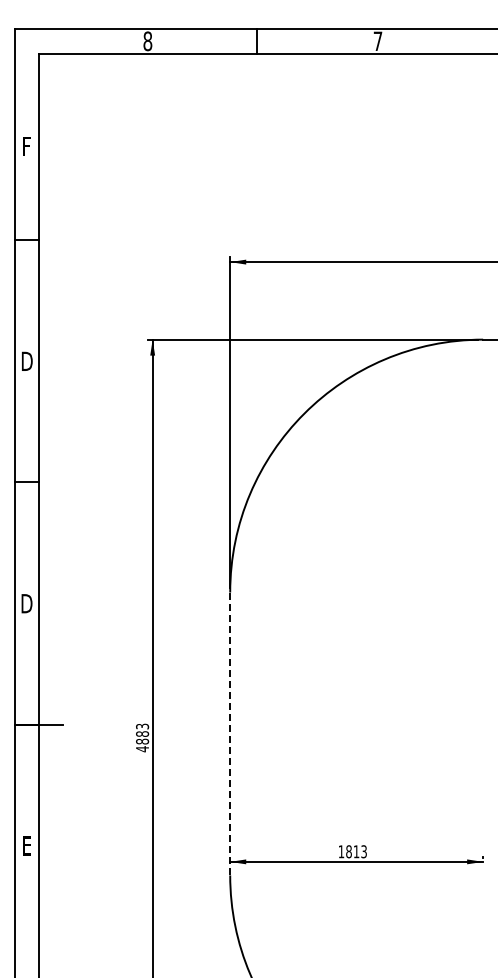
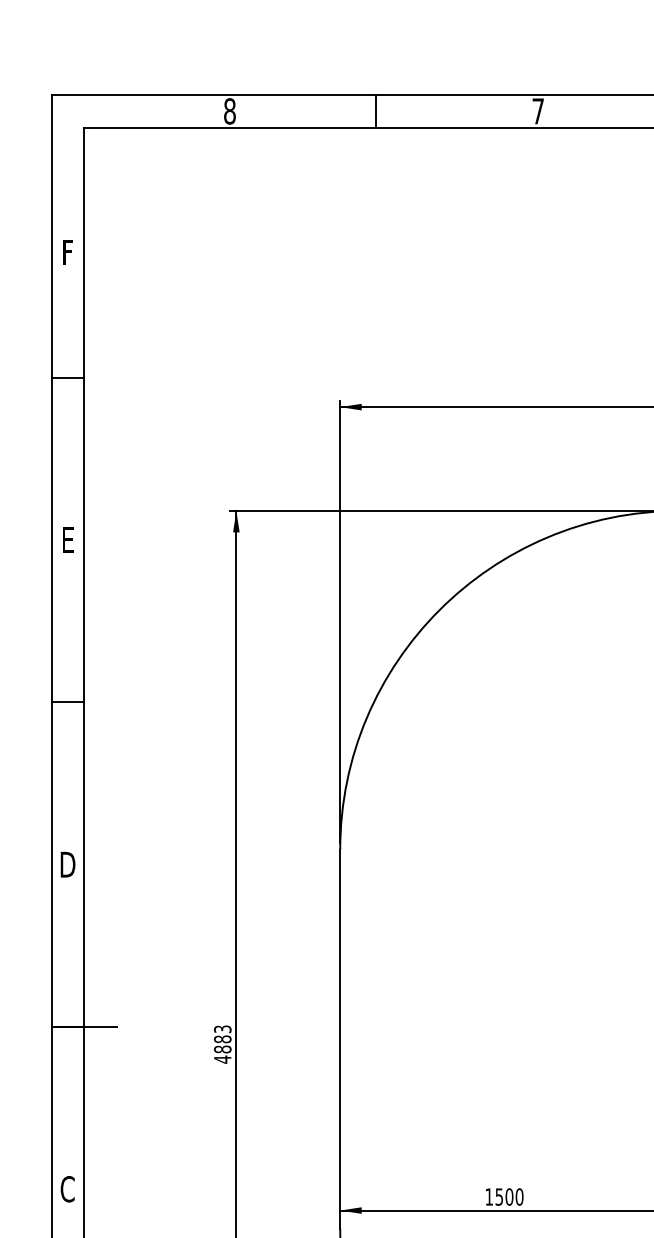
text: (26, 360) -> (67, 538), D -> E
line: (230, 734) -> (340, 1039), dashed -> solid
text: (26, 845) -> (67, 1188), E -> C
text: (356, 851) -> (509, 1196), 1813 -> 1500

